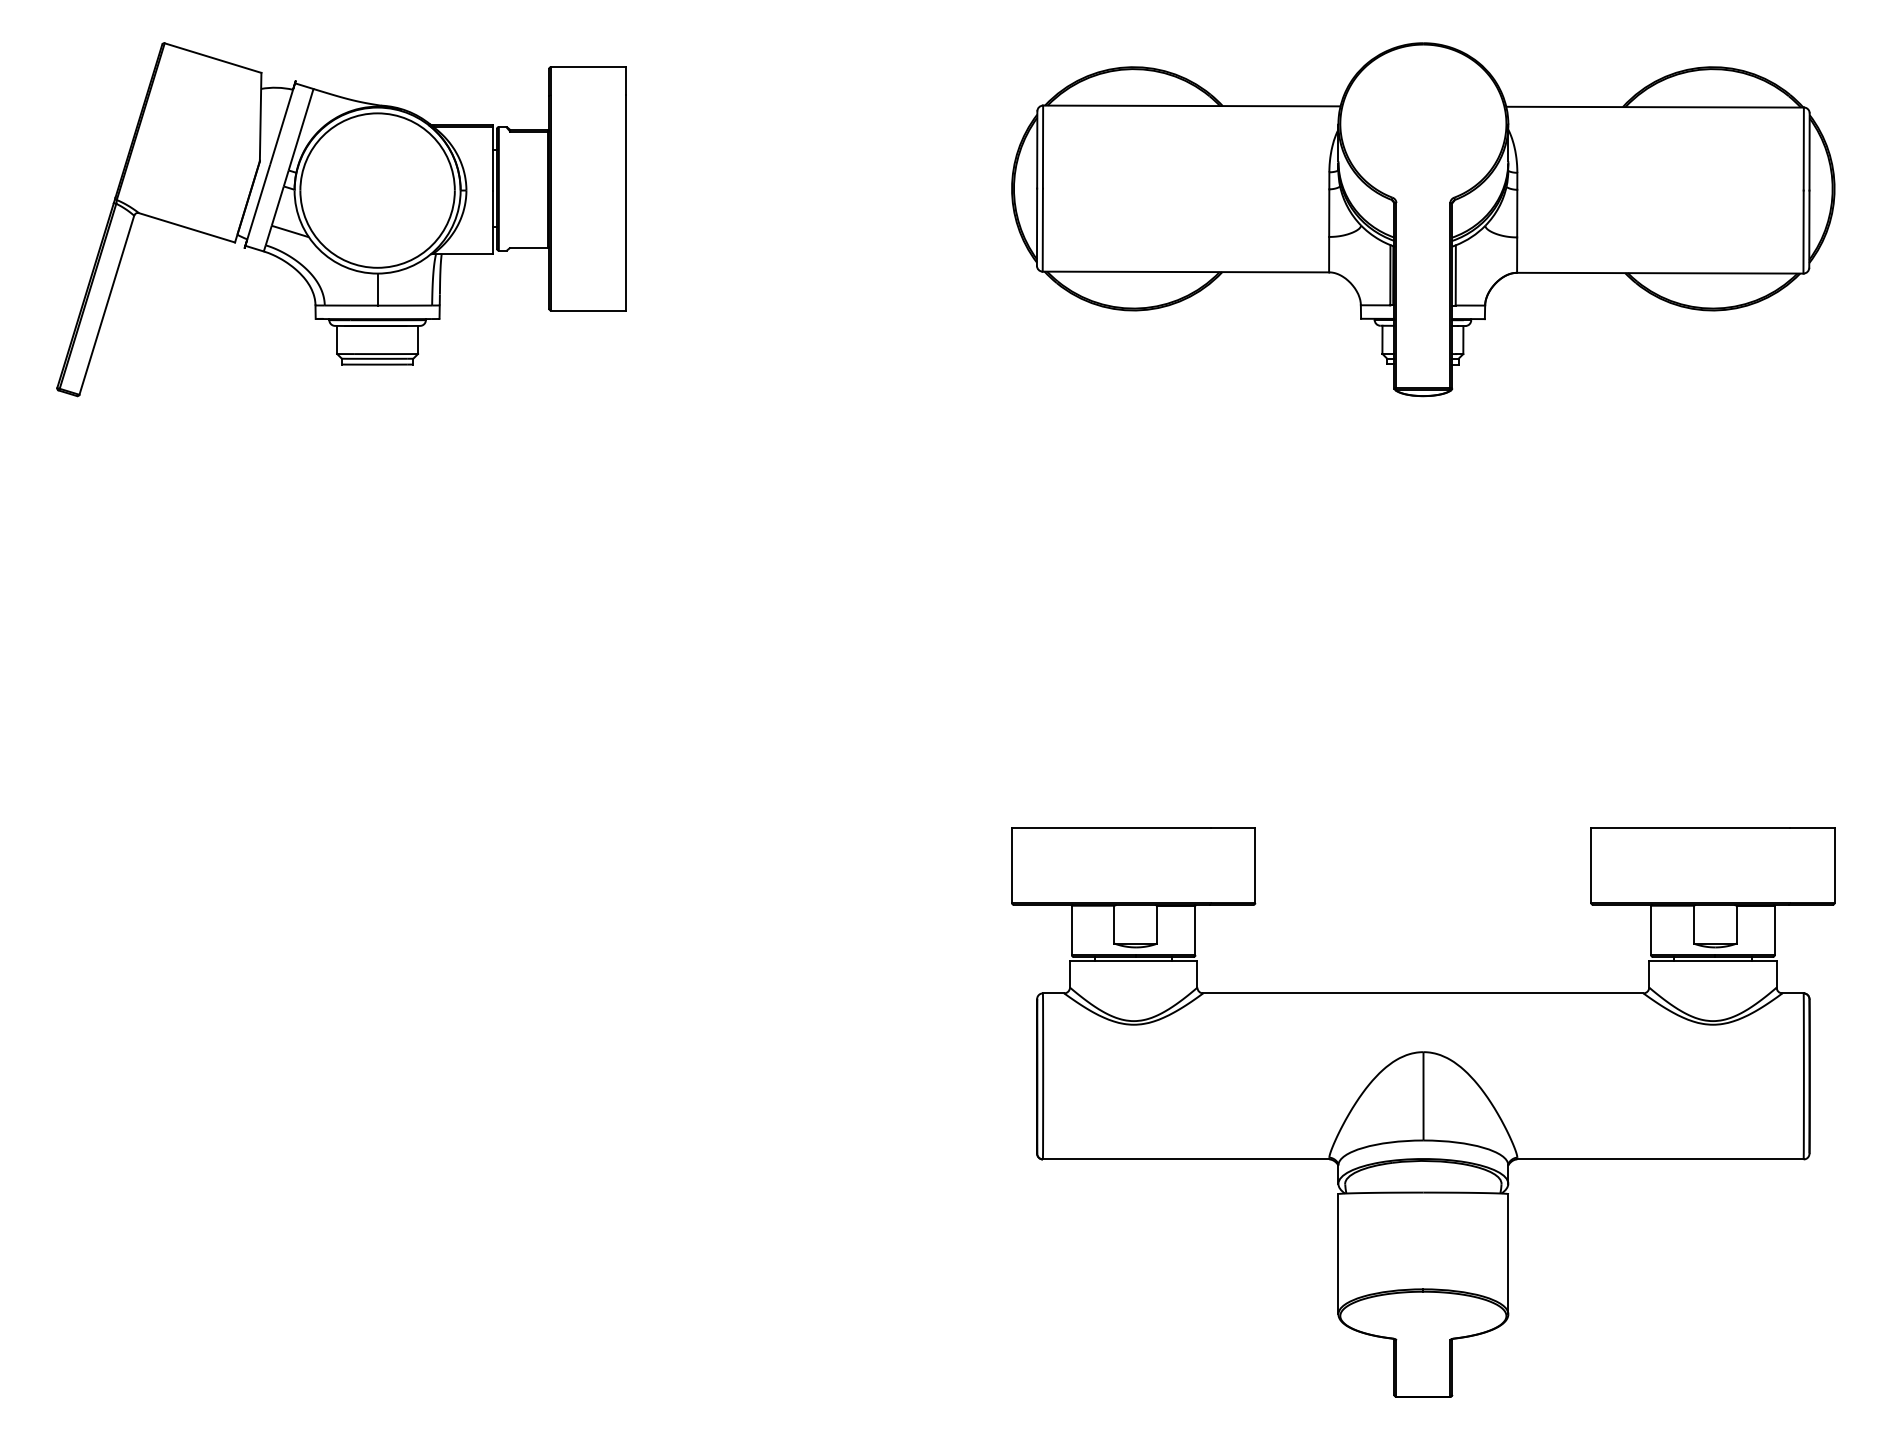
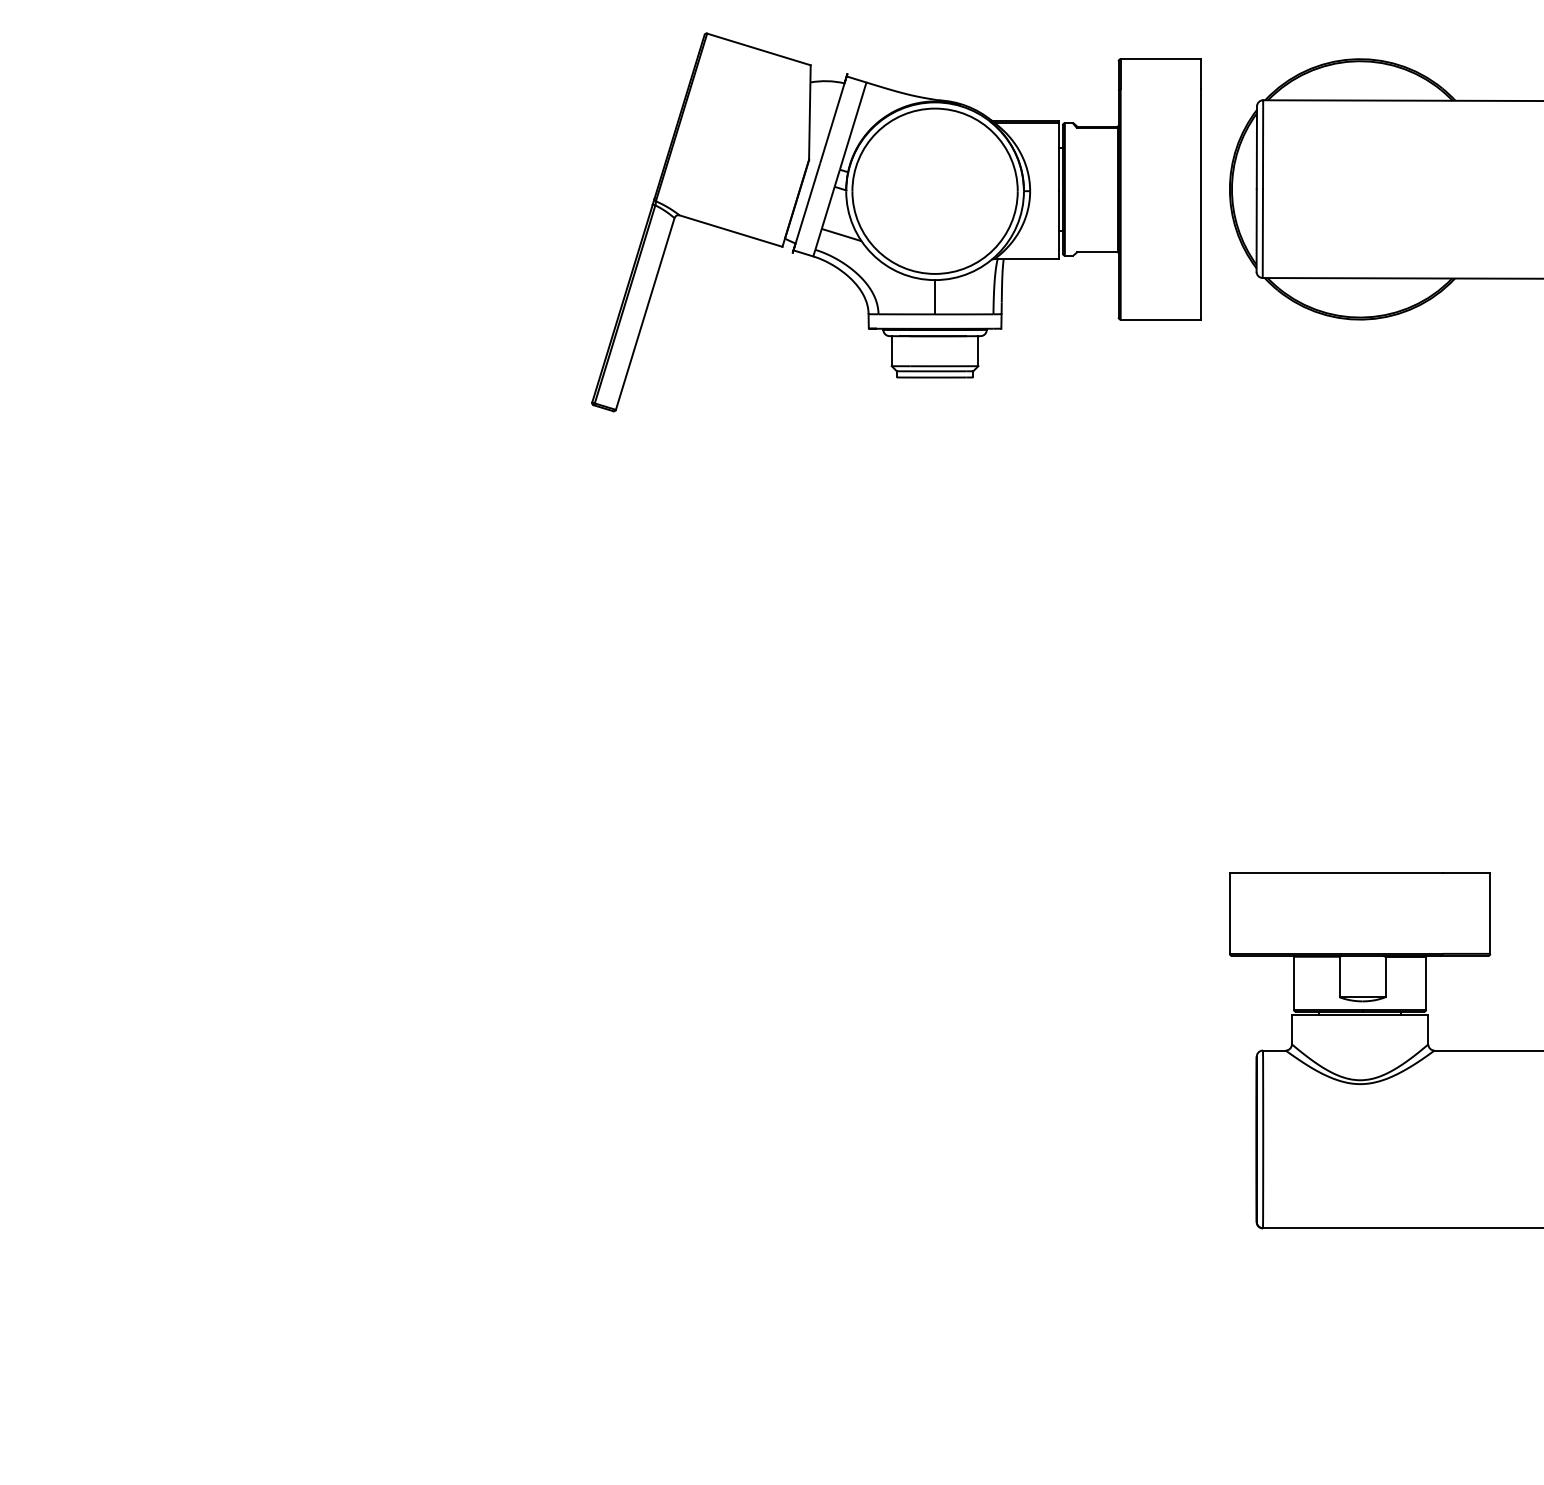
part: (341, 219) -> (896, 222), moved

